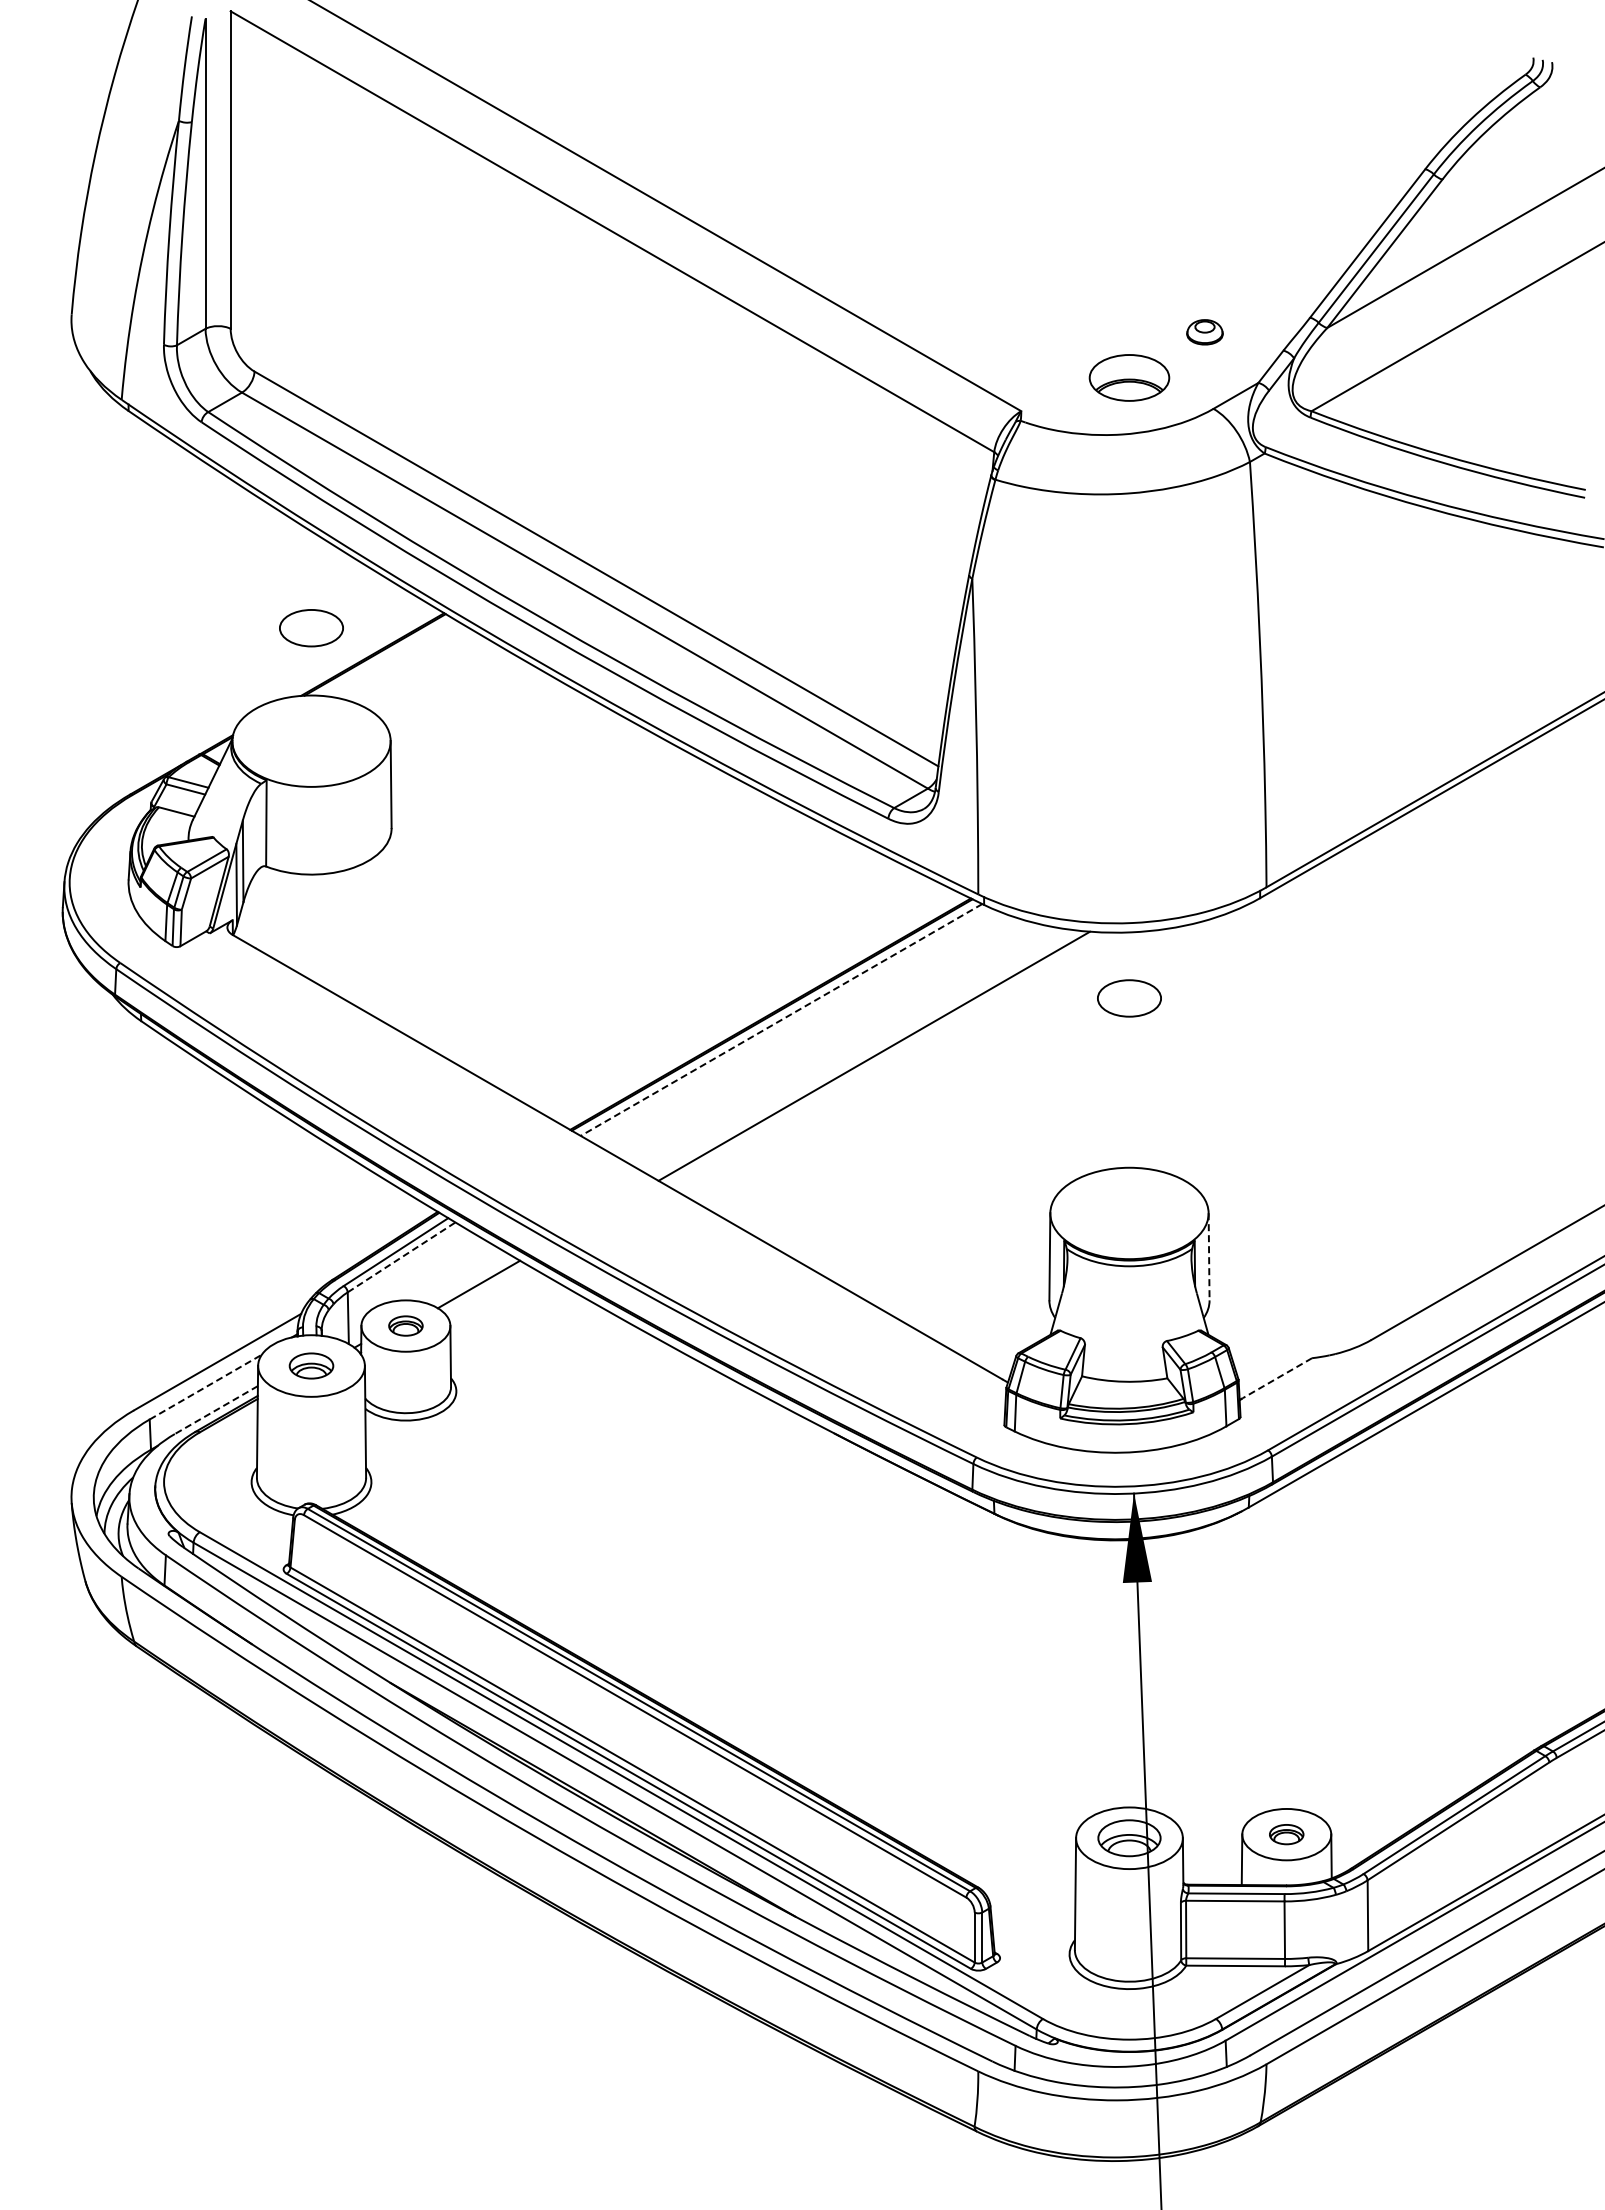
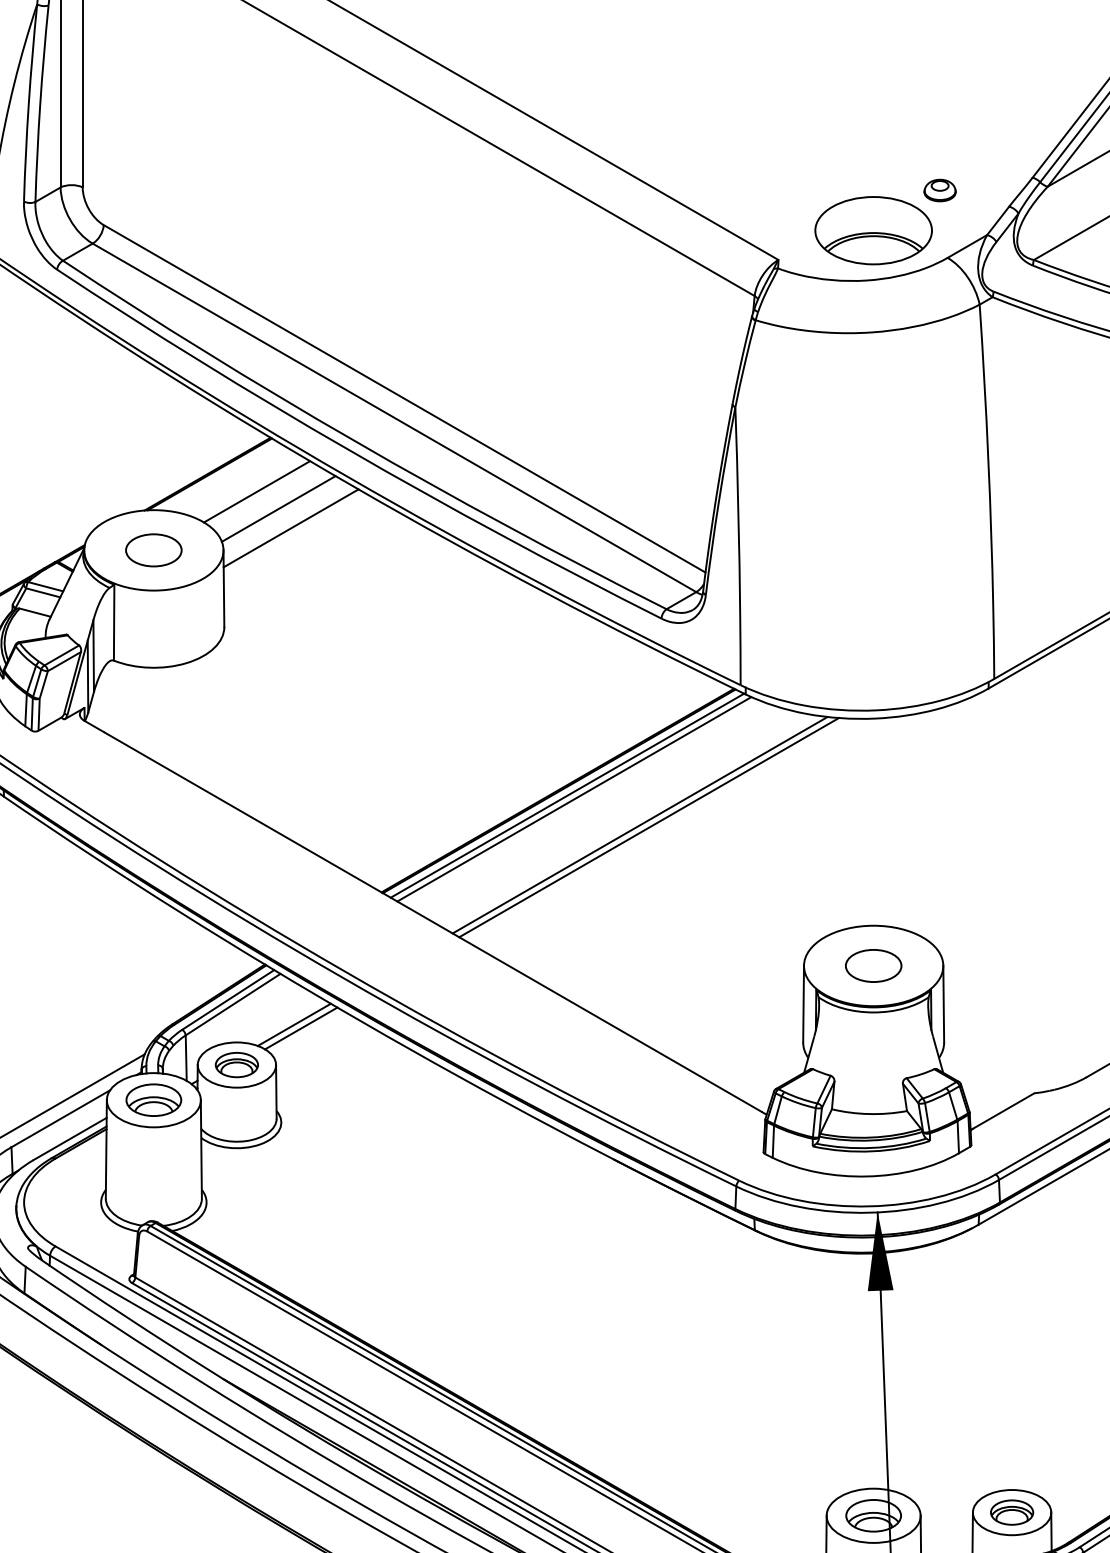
part: (1129, 377) -> (873, 230), size x1.67
part: (311, 628) -> (153, 550), moved
line: (428, 674) -> (256, 491), added
line: (453, 693) -> (278, 508), added
line: (467, 715) -> (291, 527), added
part: (1129, 998) -> (873, 965), moved
line: (781, 1019) -> (567, 795), dashed -> solid
line: (789, 1023) -> (574, 798), added
line: (864, 1053) -> (640, 825), added
line: (1209, 1256) -> (944, 1003), dashed -> solid
line: (402, 1257) -> (233, 1004), dashed -> solid
line: (470, 1280) -> (293, 1024), added
part: (405, 1325) -> (236, 1064), size x1.43
part: (311, 1365) -> (153, 1099), size x1.43
line: (1277, 1378) -> (1003, 1111), dashed -> solid
line: (205, 1387) -> (60, 1119), dashed -> solid
line: (216, 1410) -> (70, 1139), dashed -> solid
part: (1286, 1834) -> (1011, 1512), size x1.43

